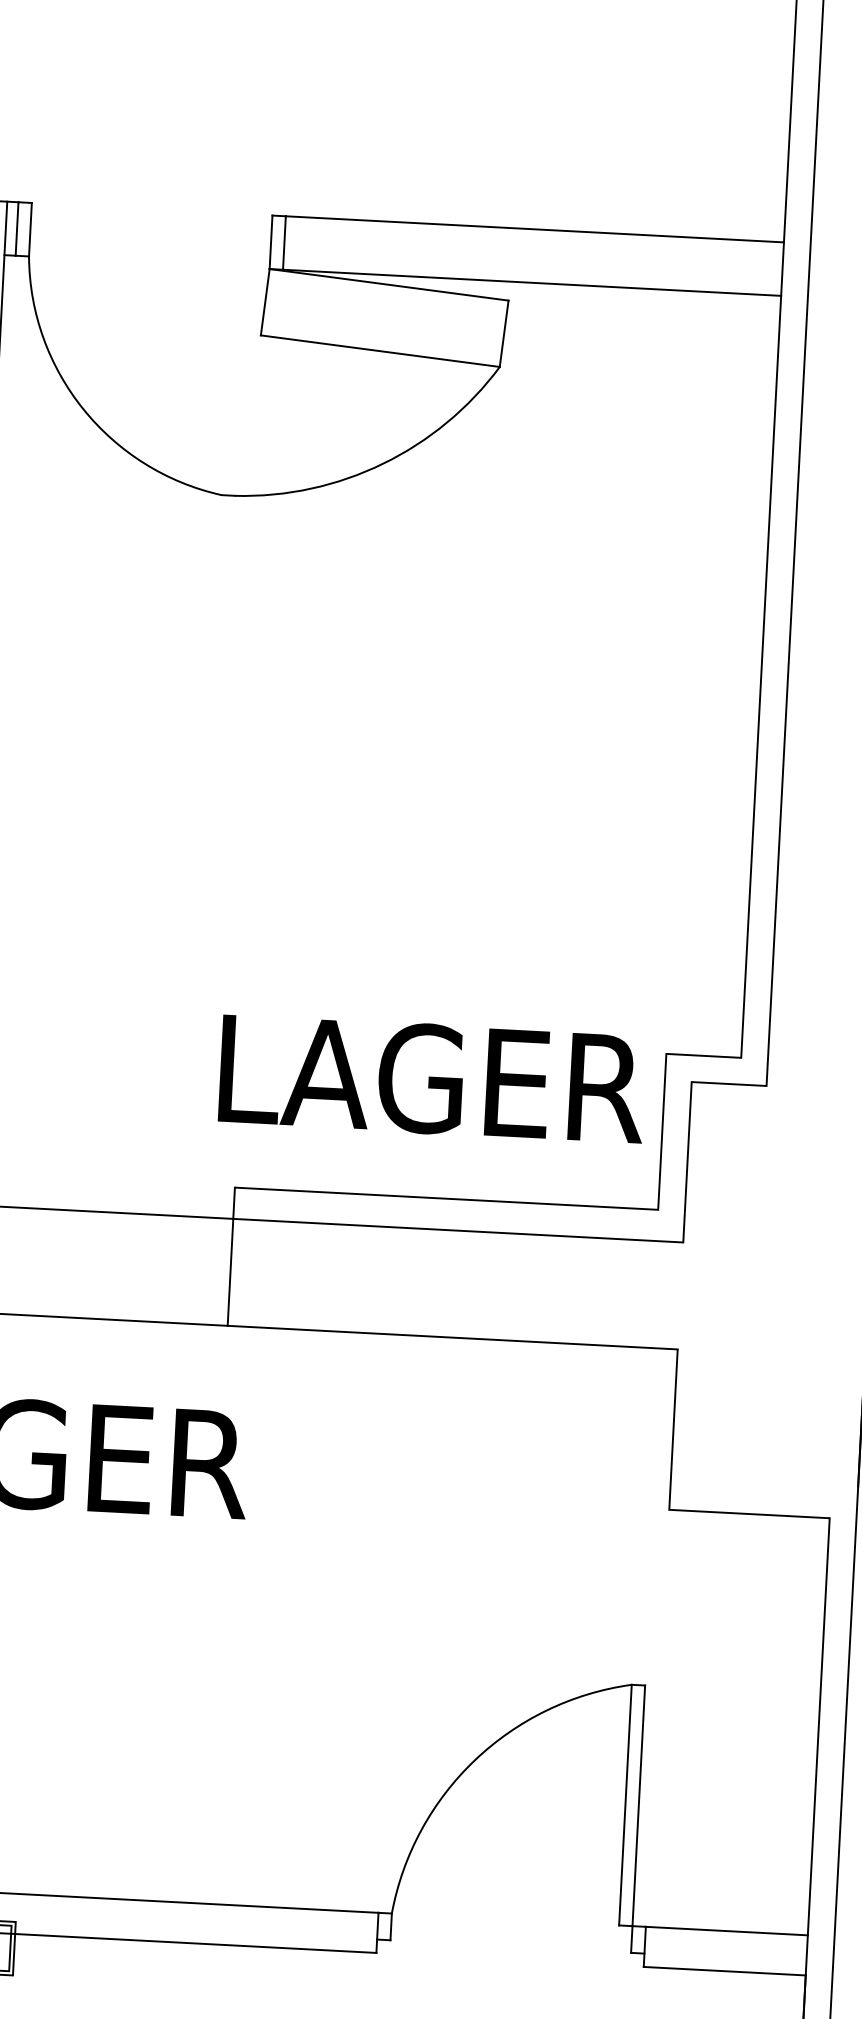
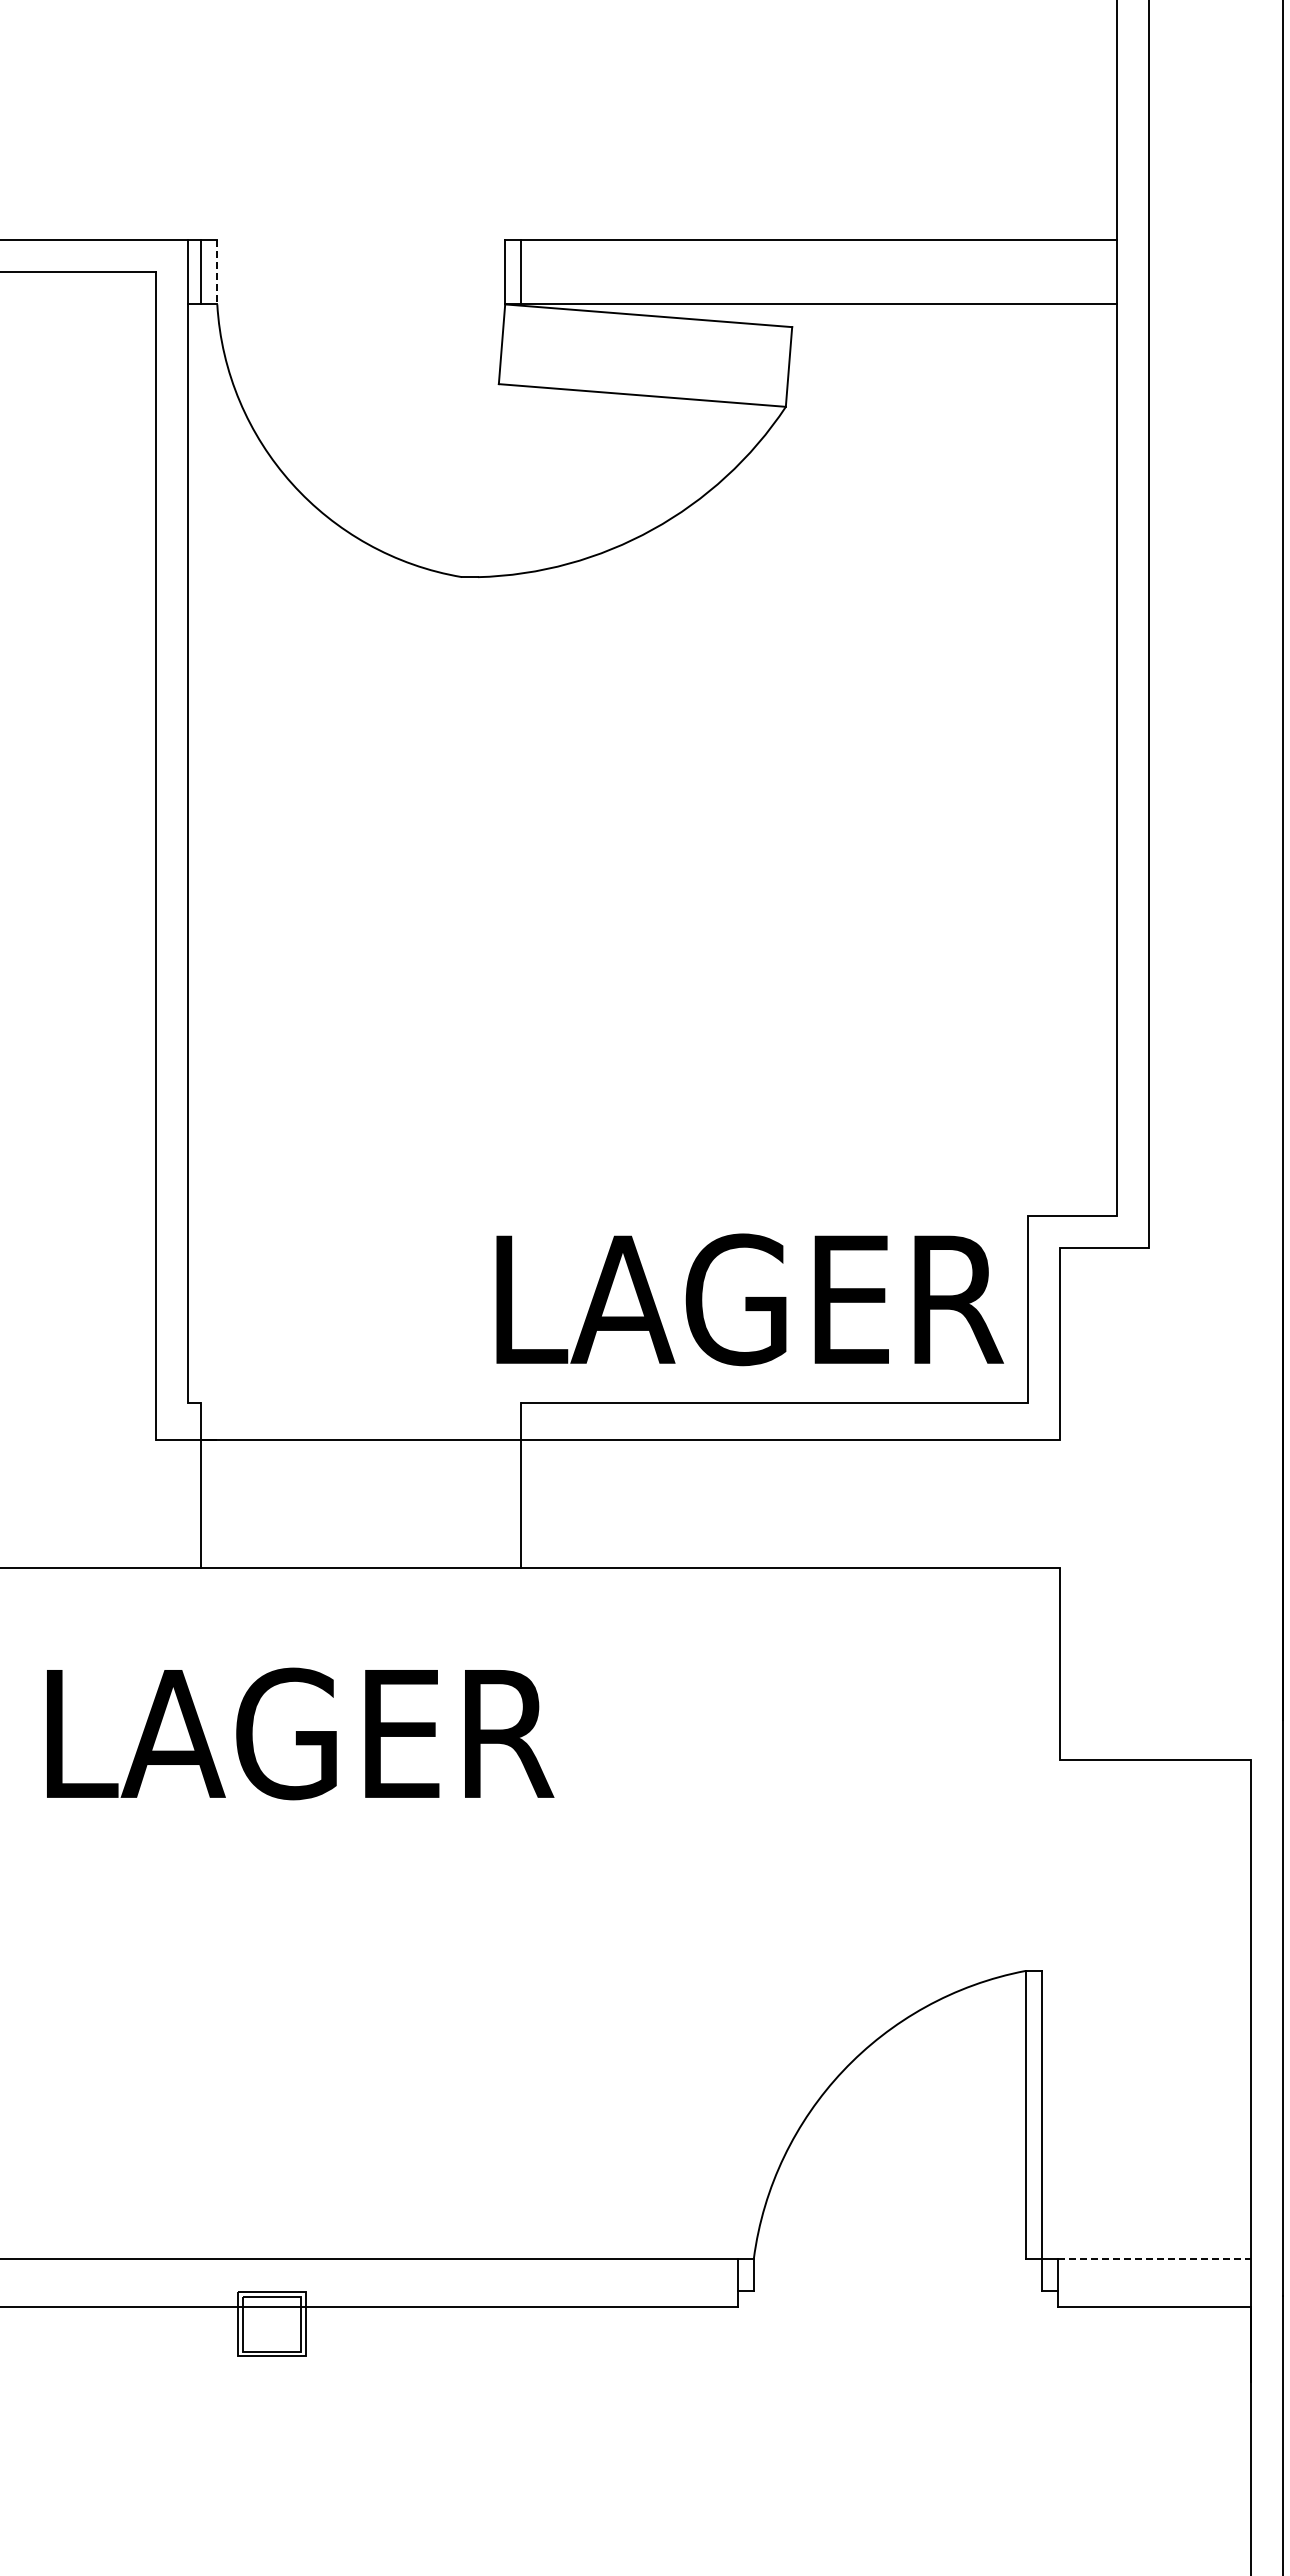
line: (30, 229) -> (217, 272), solid -> dashed
text: (431, 1078) -> (749, 1299), moved
line: (726, 1930) -> (1154, 2258), solid -> dashed

